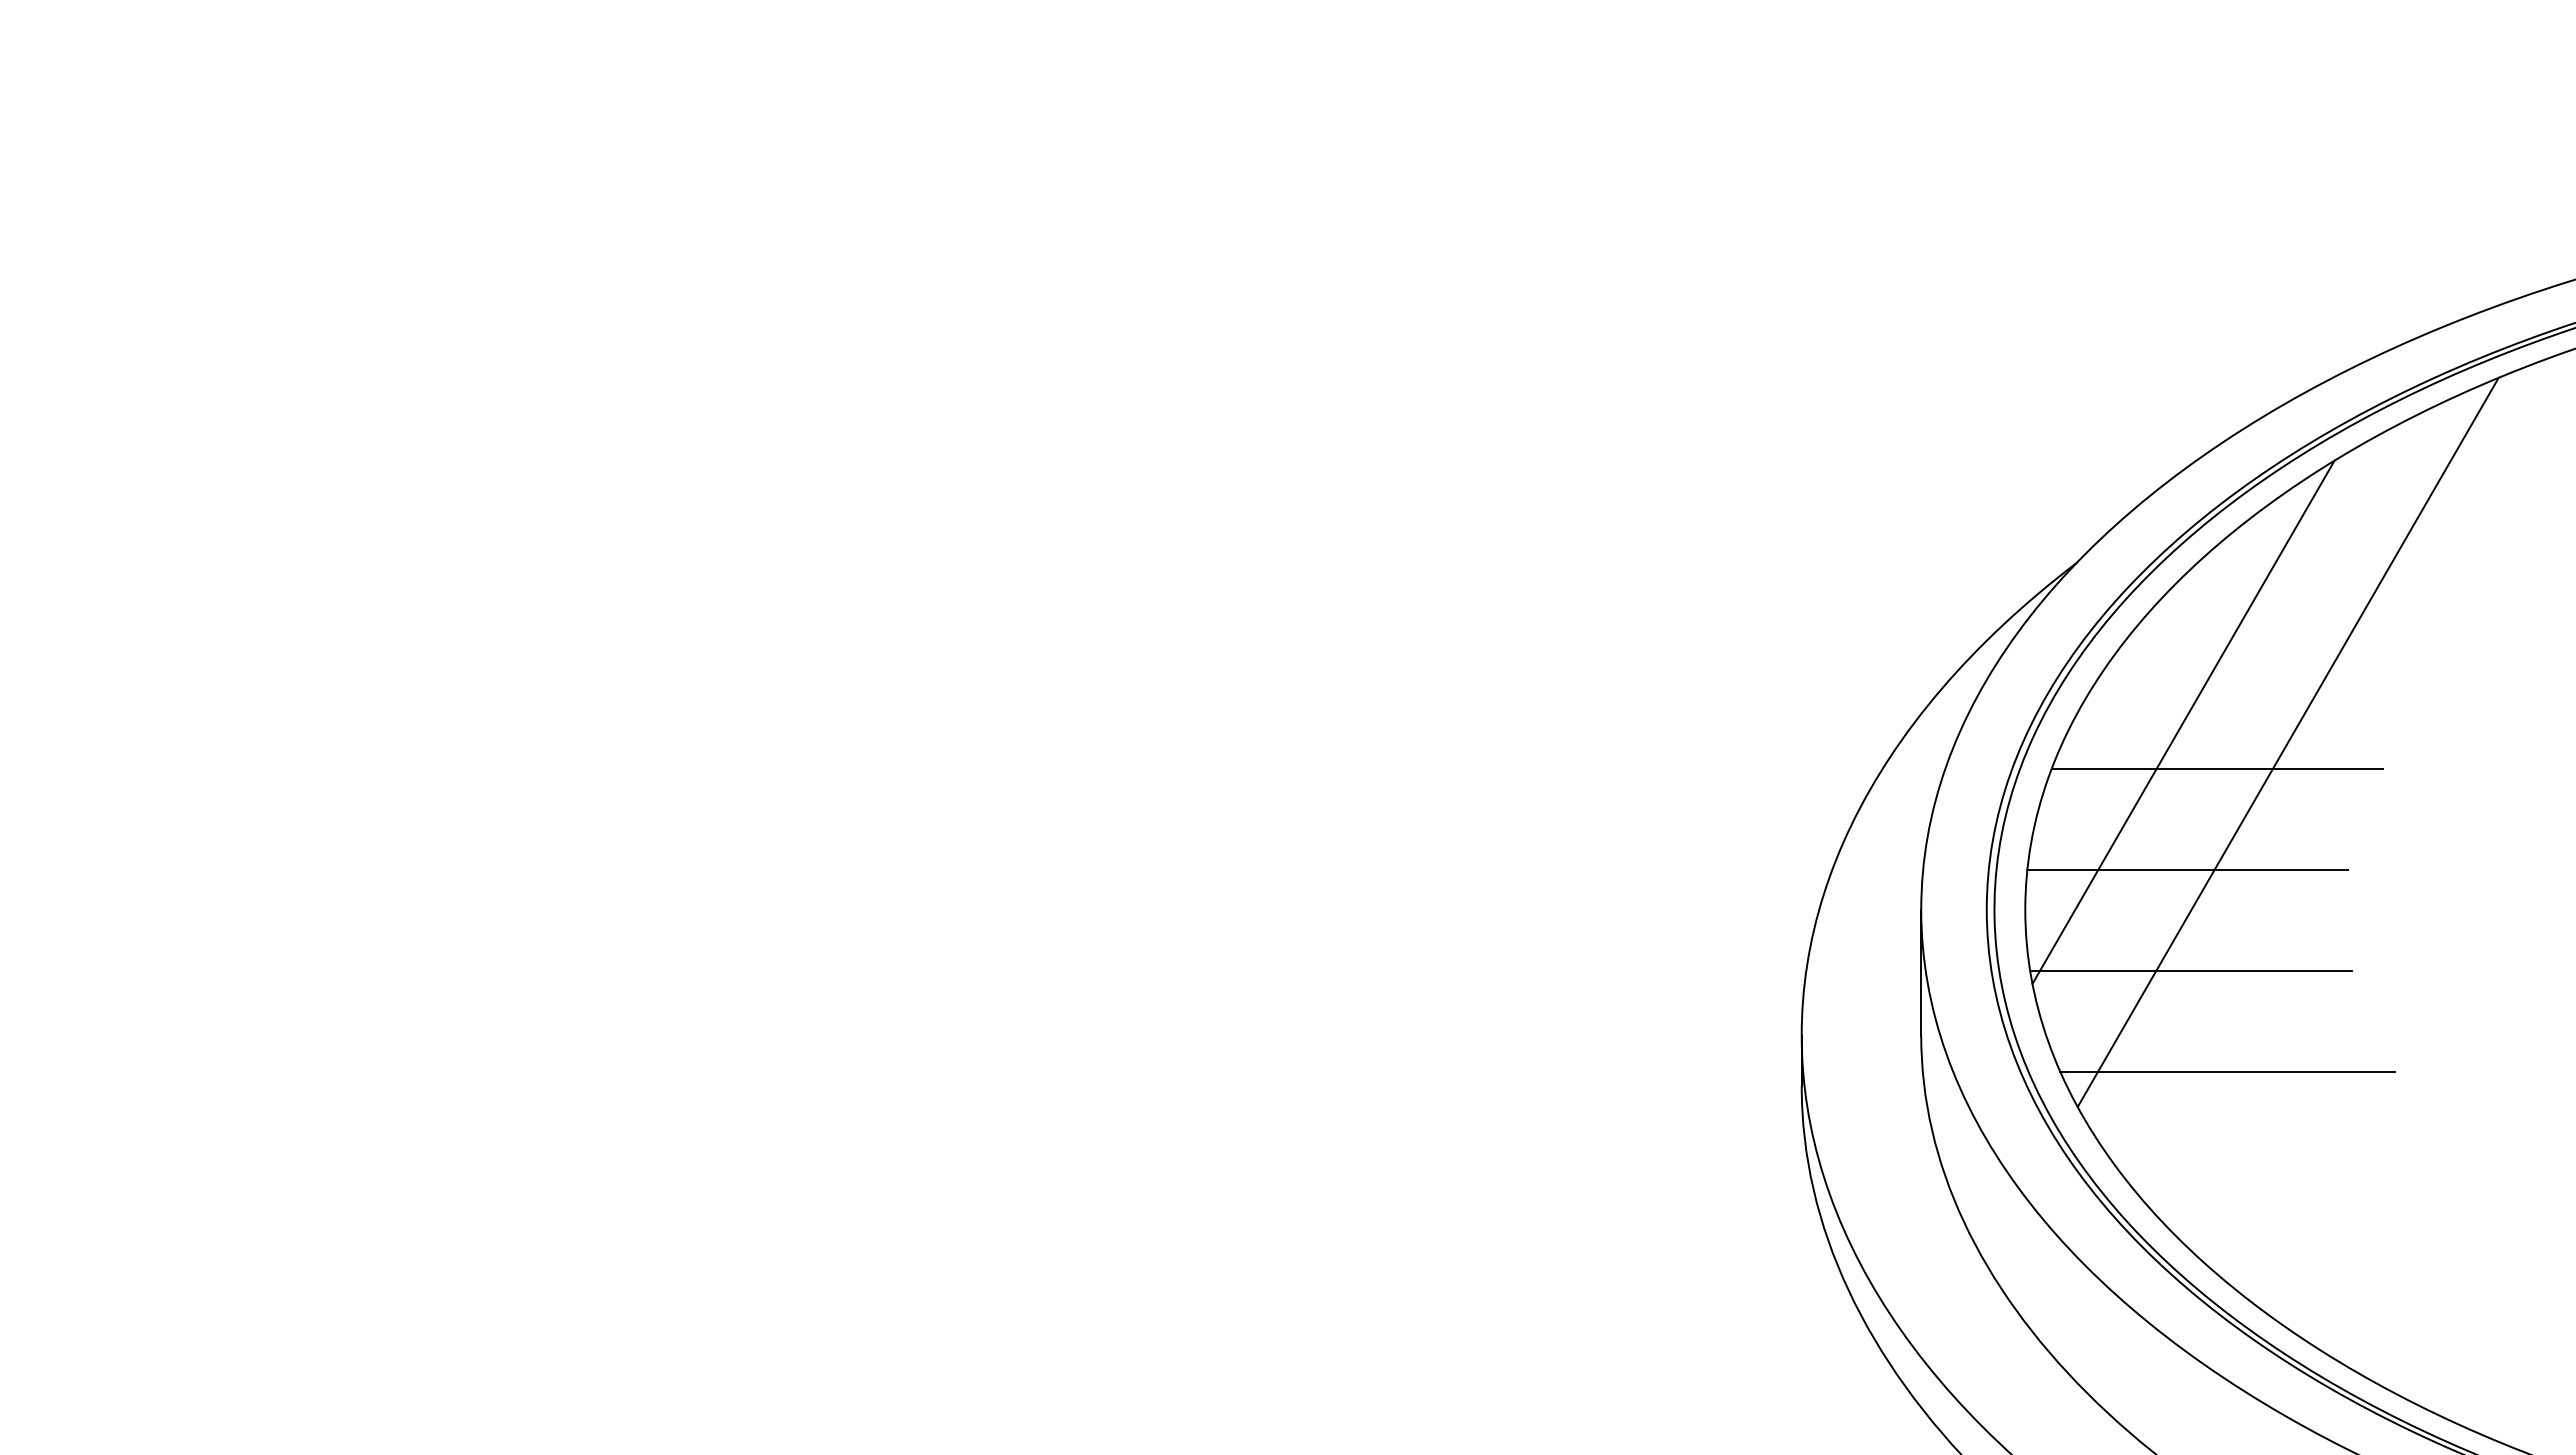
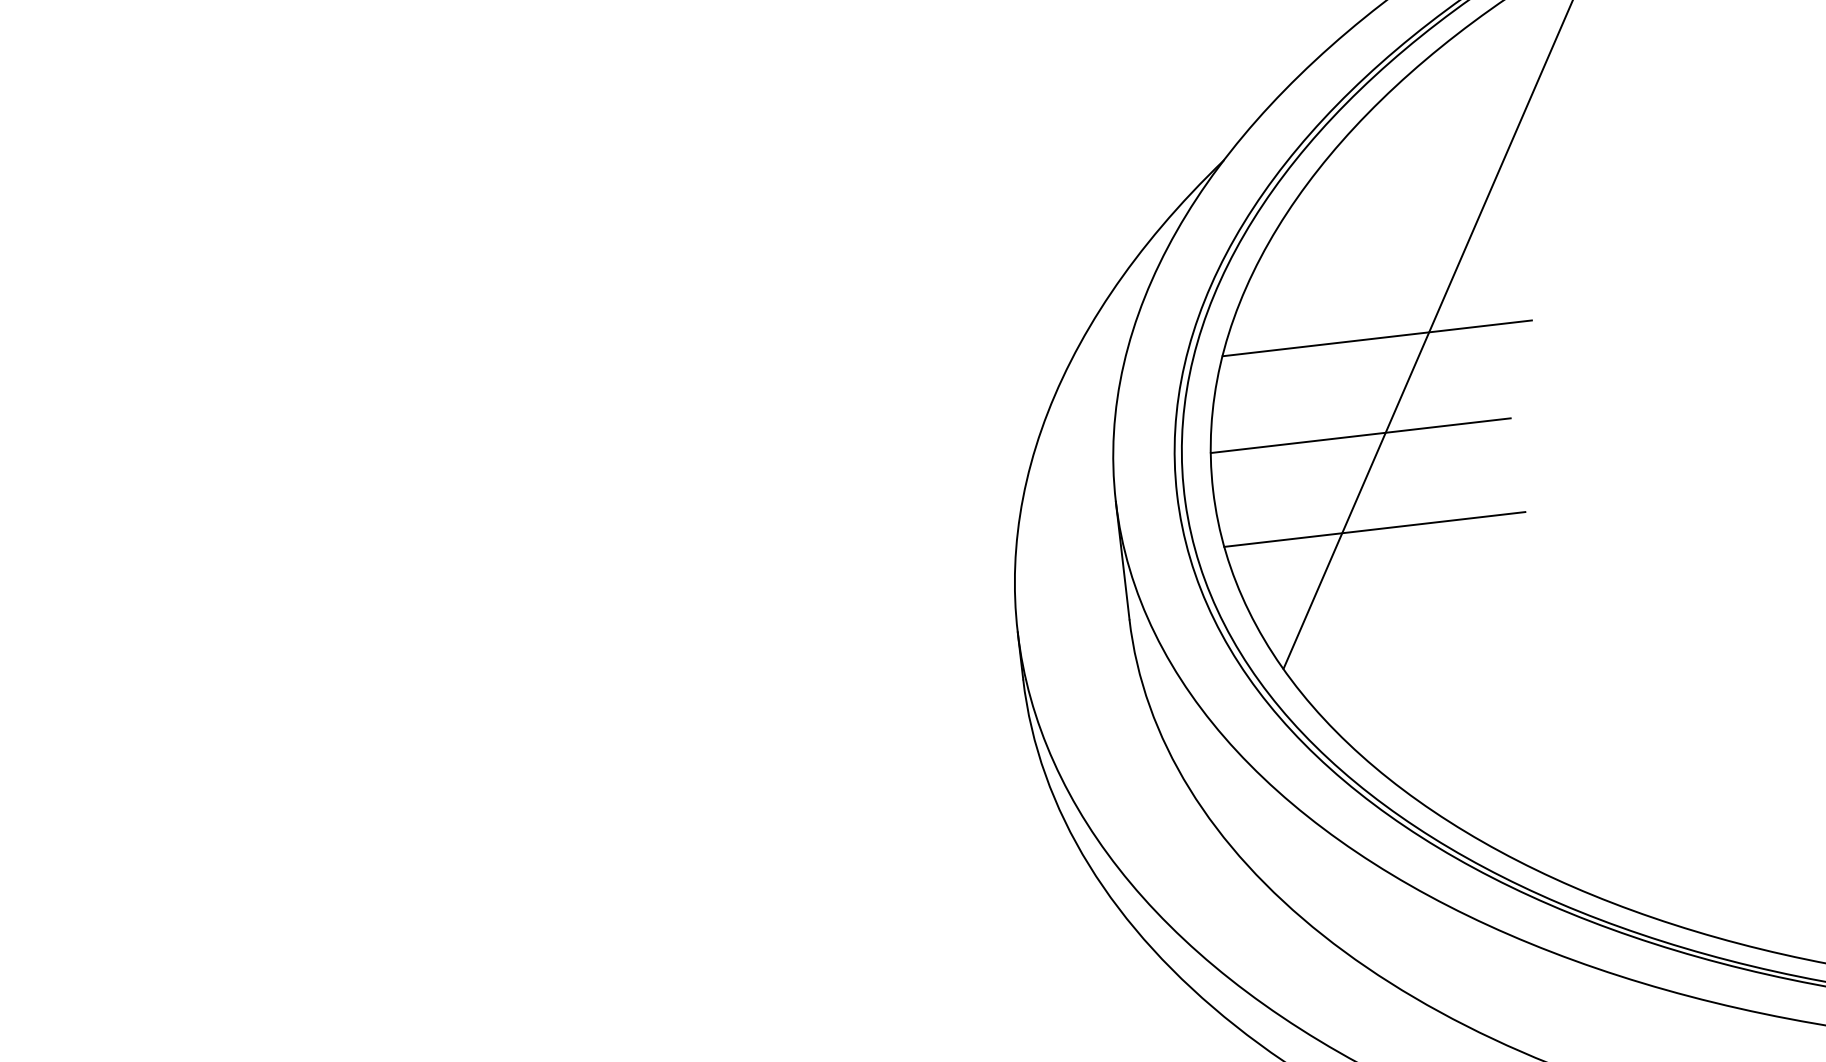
line: (2183, 721) -> (1340, 297), removed
line: (2227, 1071) -> (1419, 619), removed

